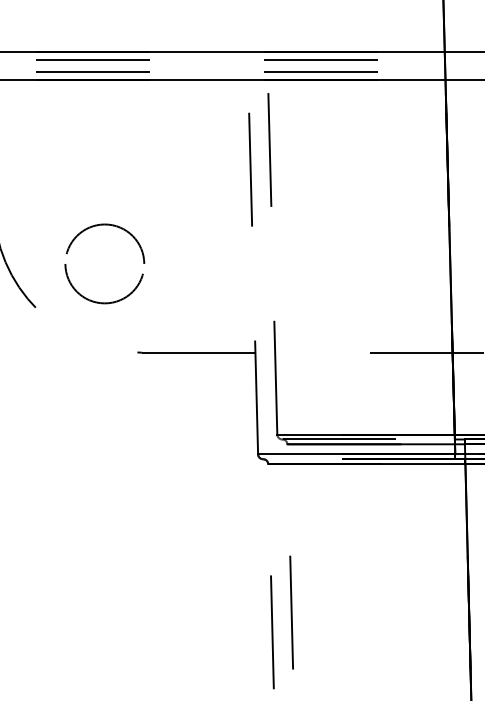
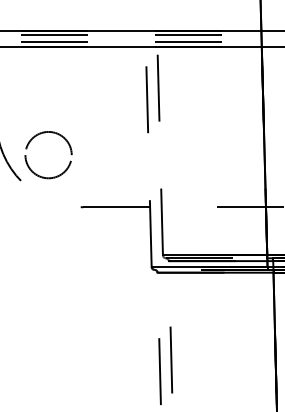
part: (87, 296) -> (38, 174), moved

